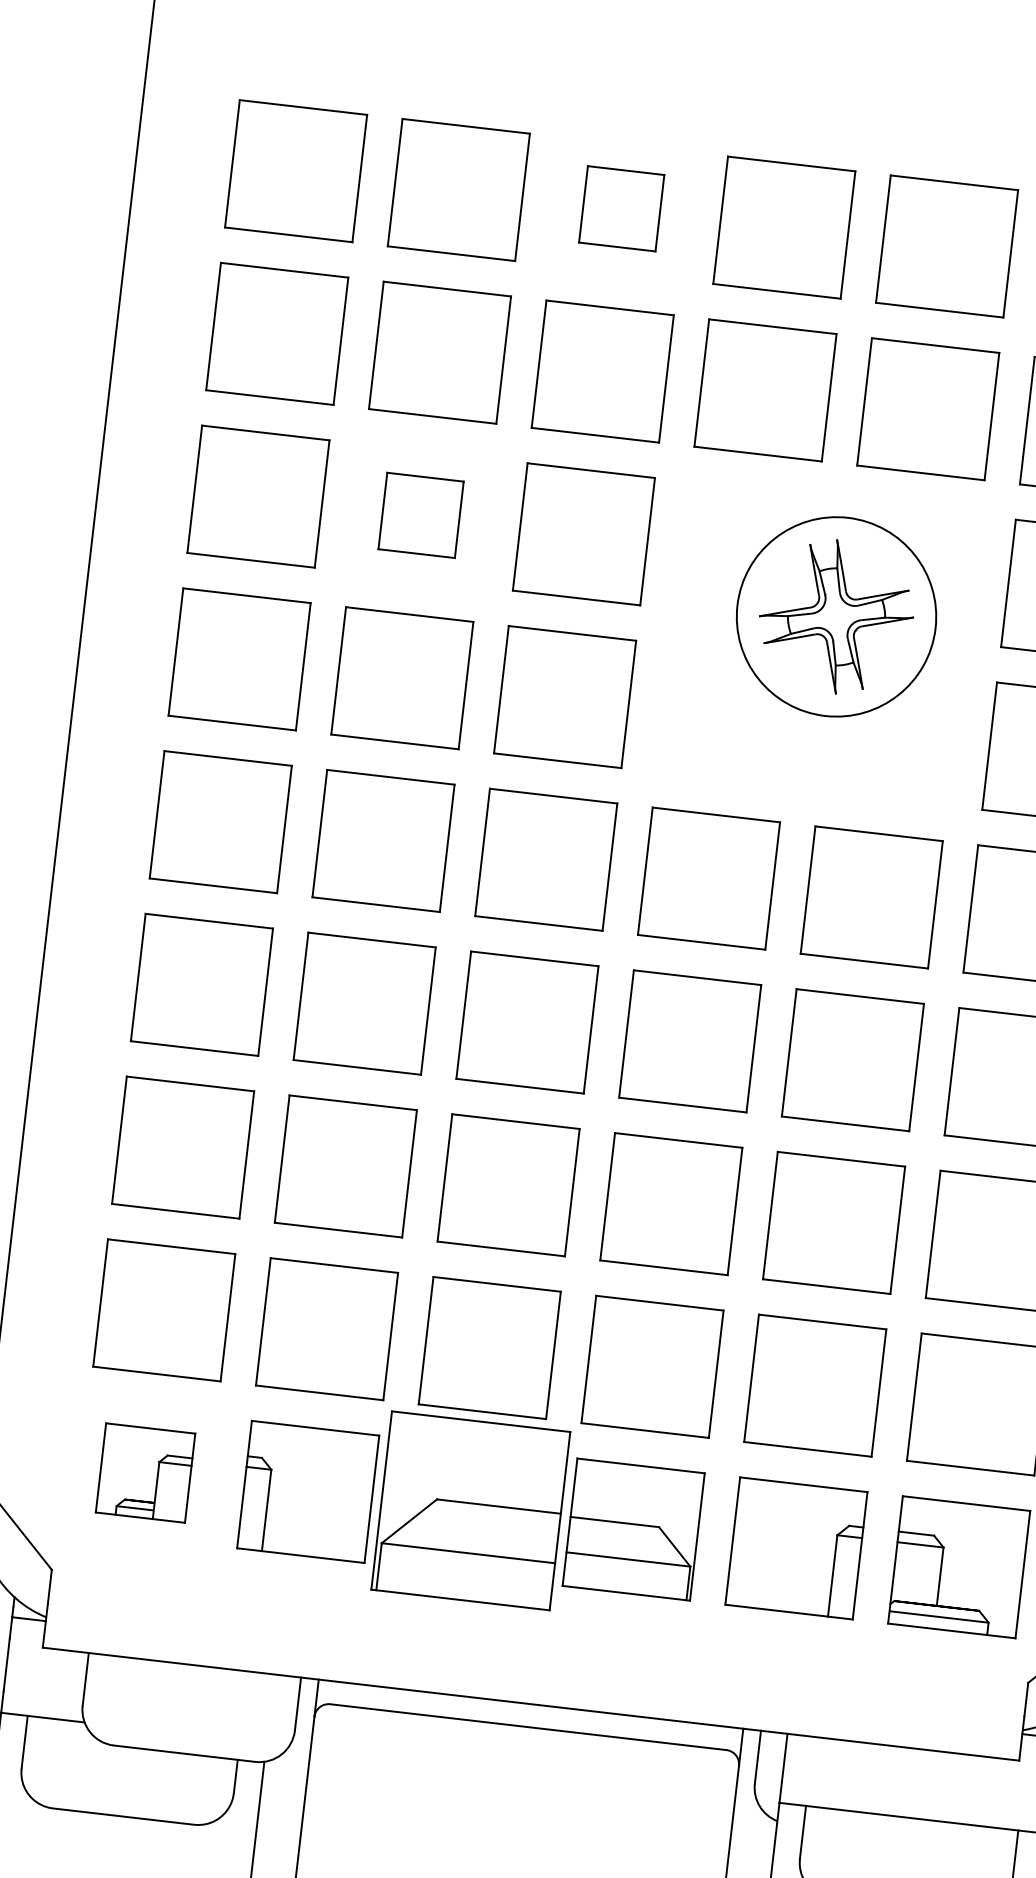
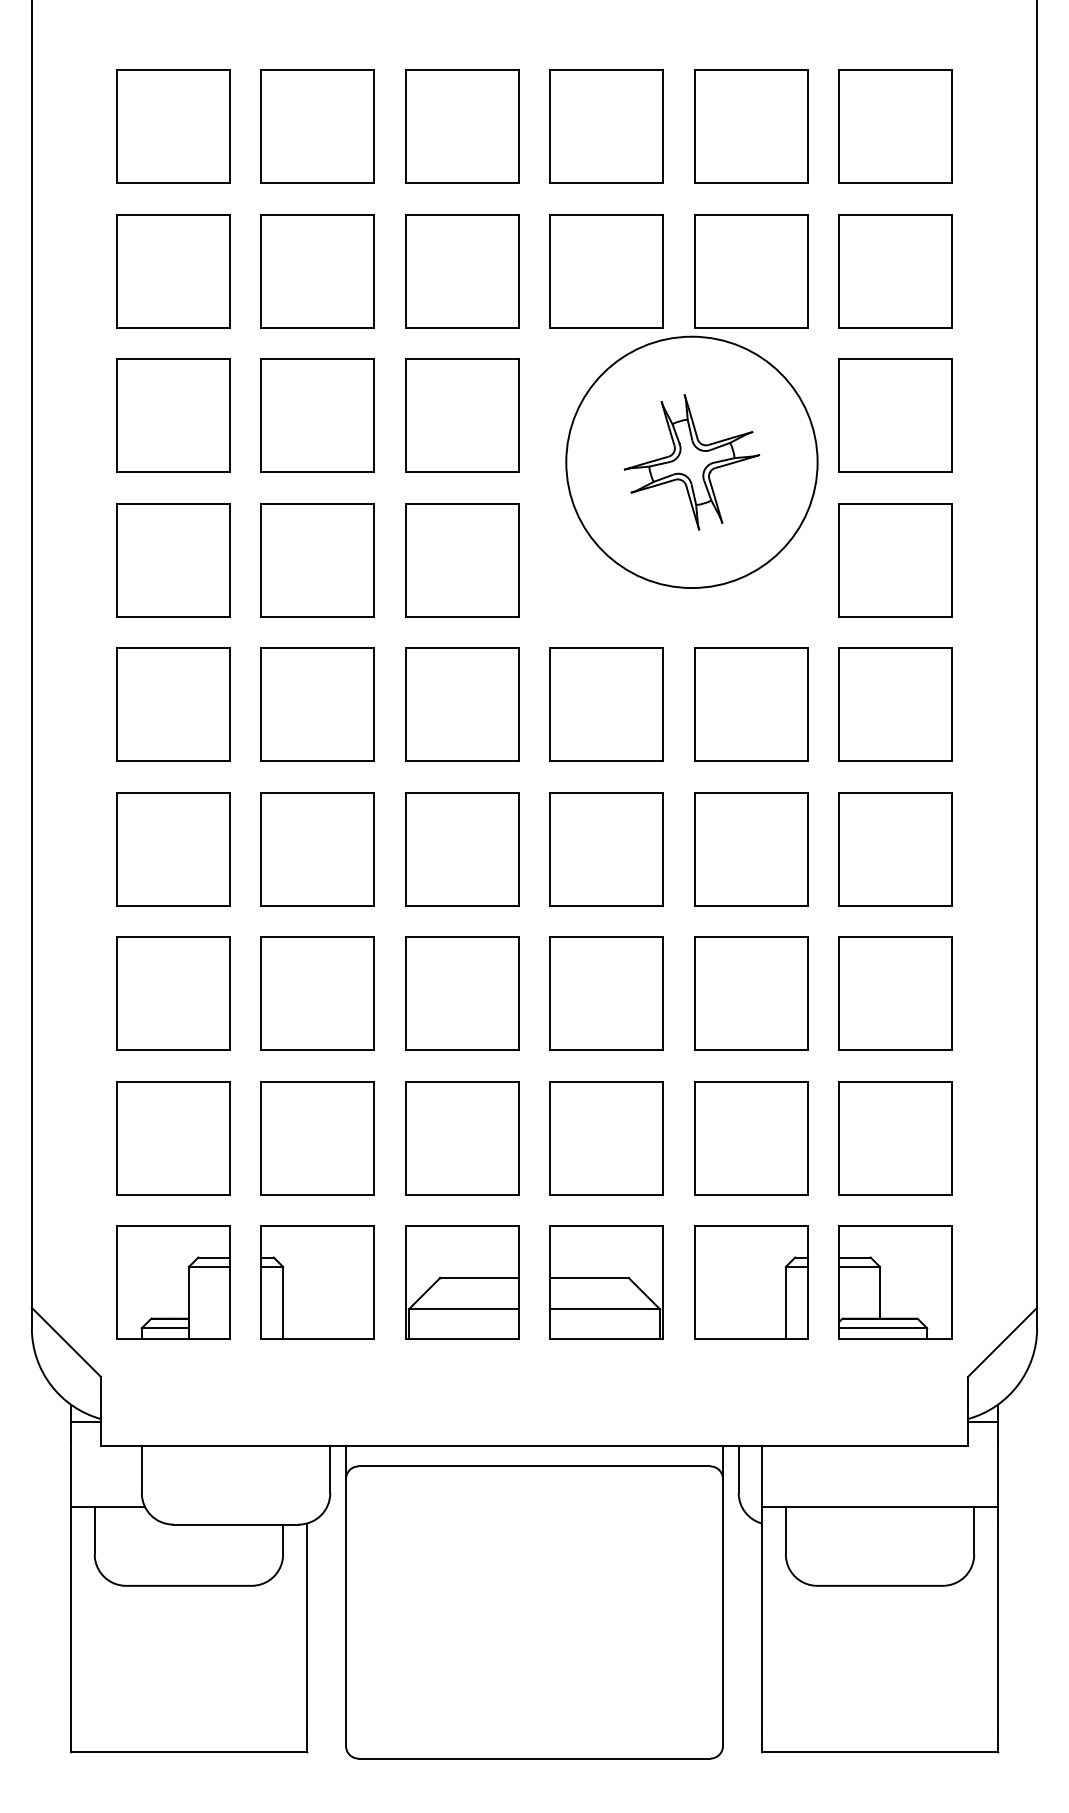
part: (621, 208) -> (462, 126), size x1.67
part: (420, 515) -> (317, 415), size x1.67
circle: (836, 616) -> (691, 462), size x1.43
part: (145, 1472) -> (173, 1282), size x1.43
part: (471, 1510) -> (462, 1282), size x0.71

